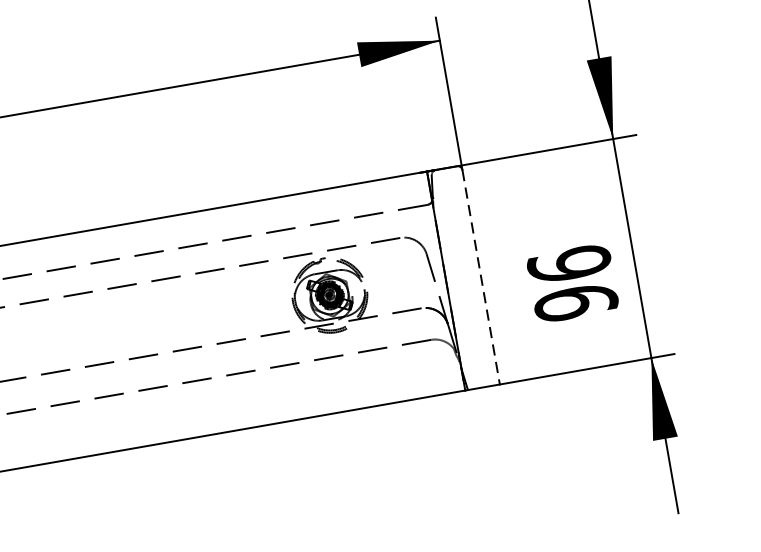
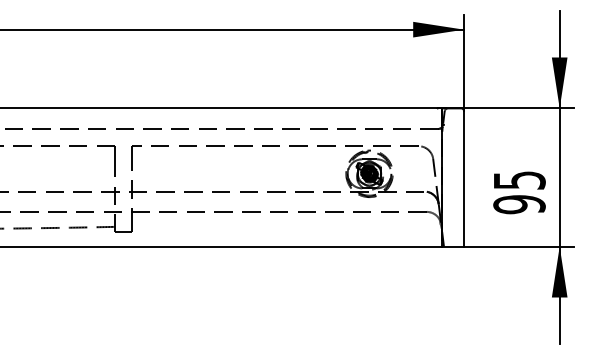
text: (569, 262) -> (519, 179), 96 -> 95
line: (481, 276) -> (464, 178), dashed -> solid

